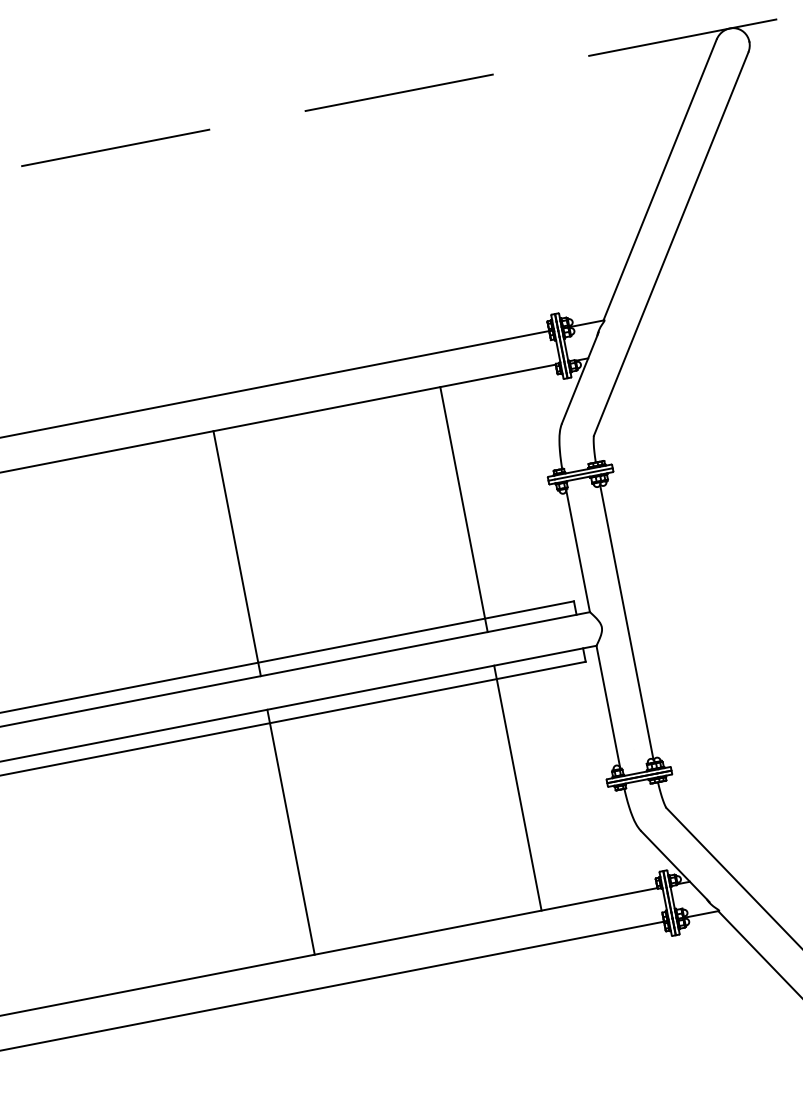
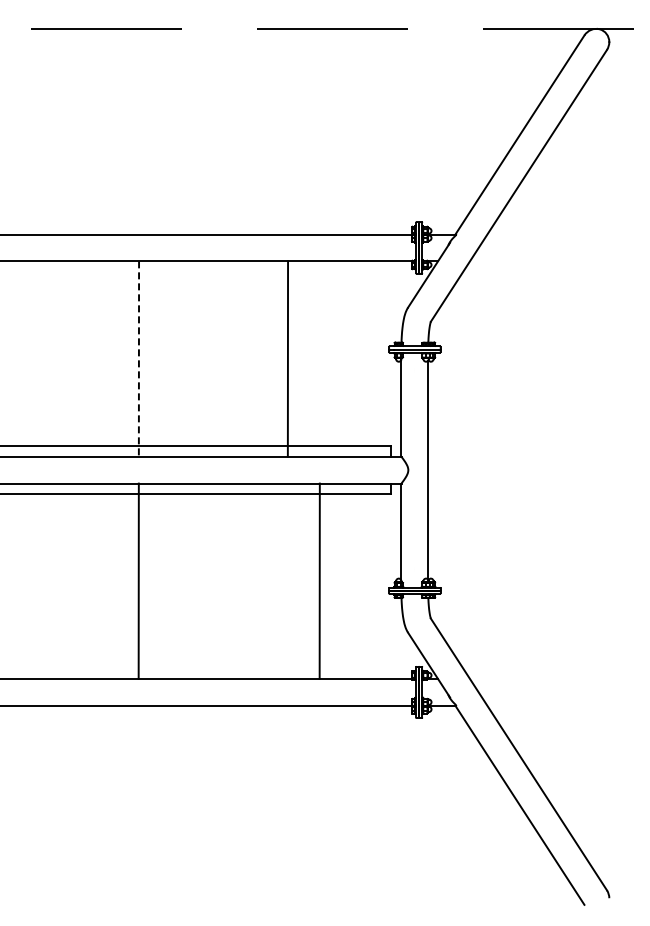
line: (463, 509) -> (287, 358), moved
line: (236, 554) -> (138, 359), solid -> dashed

